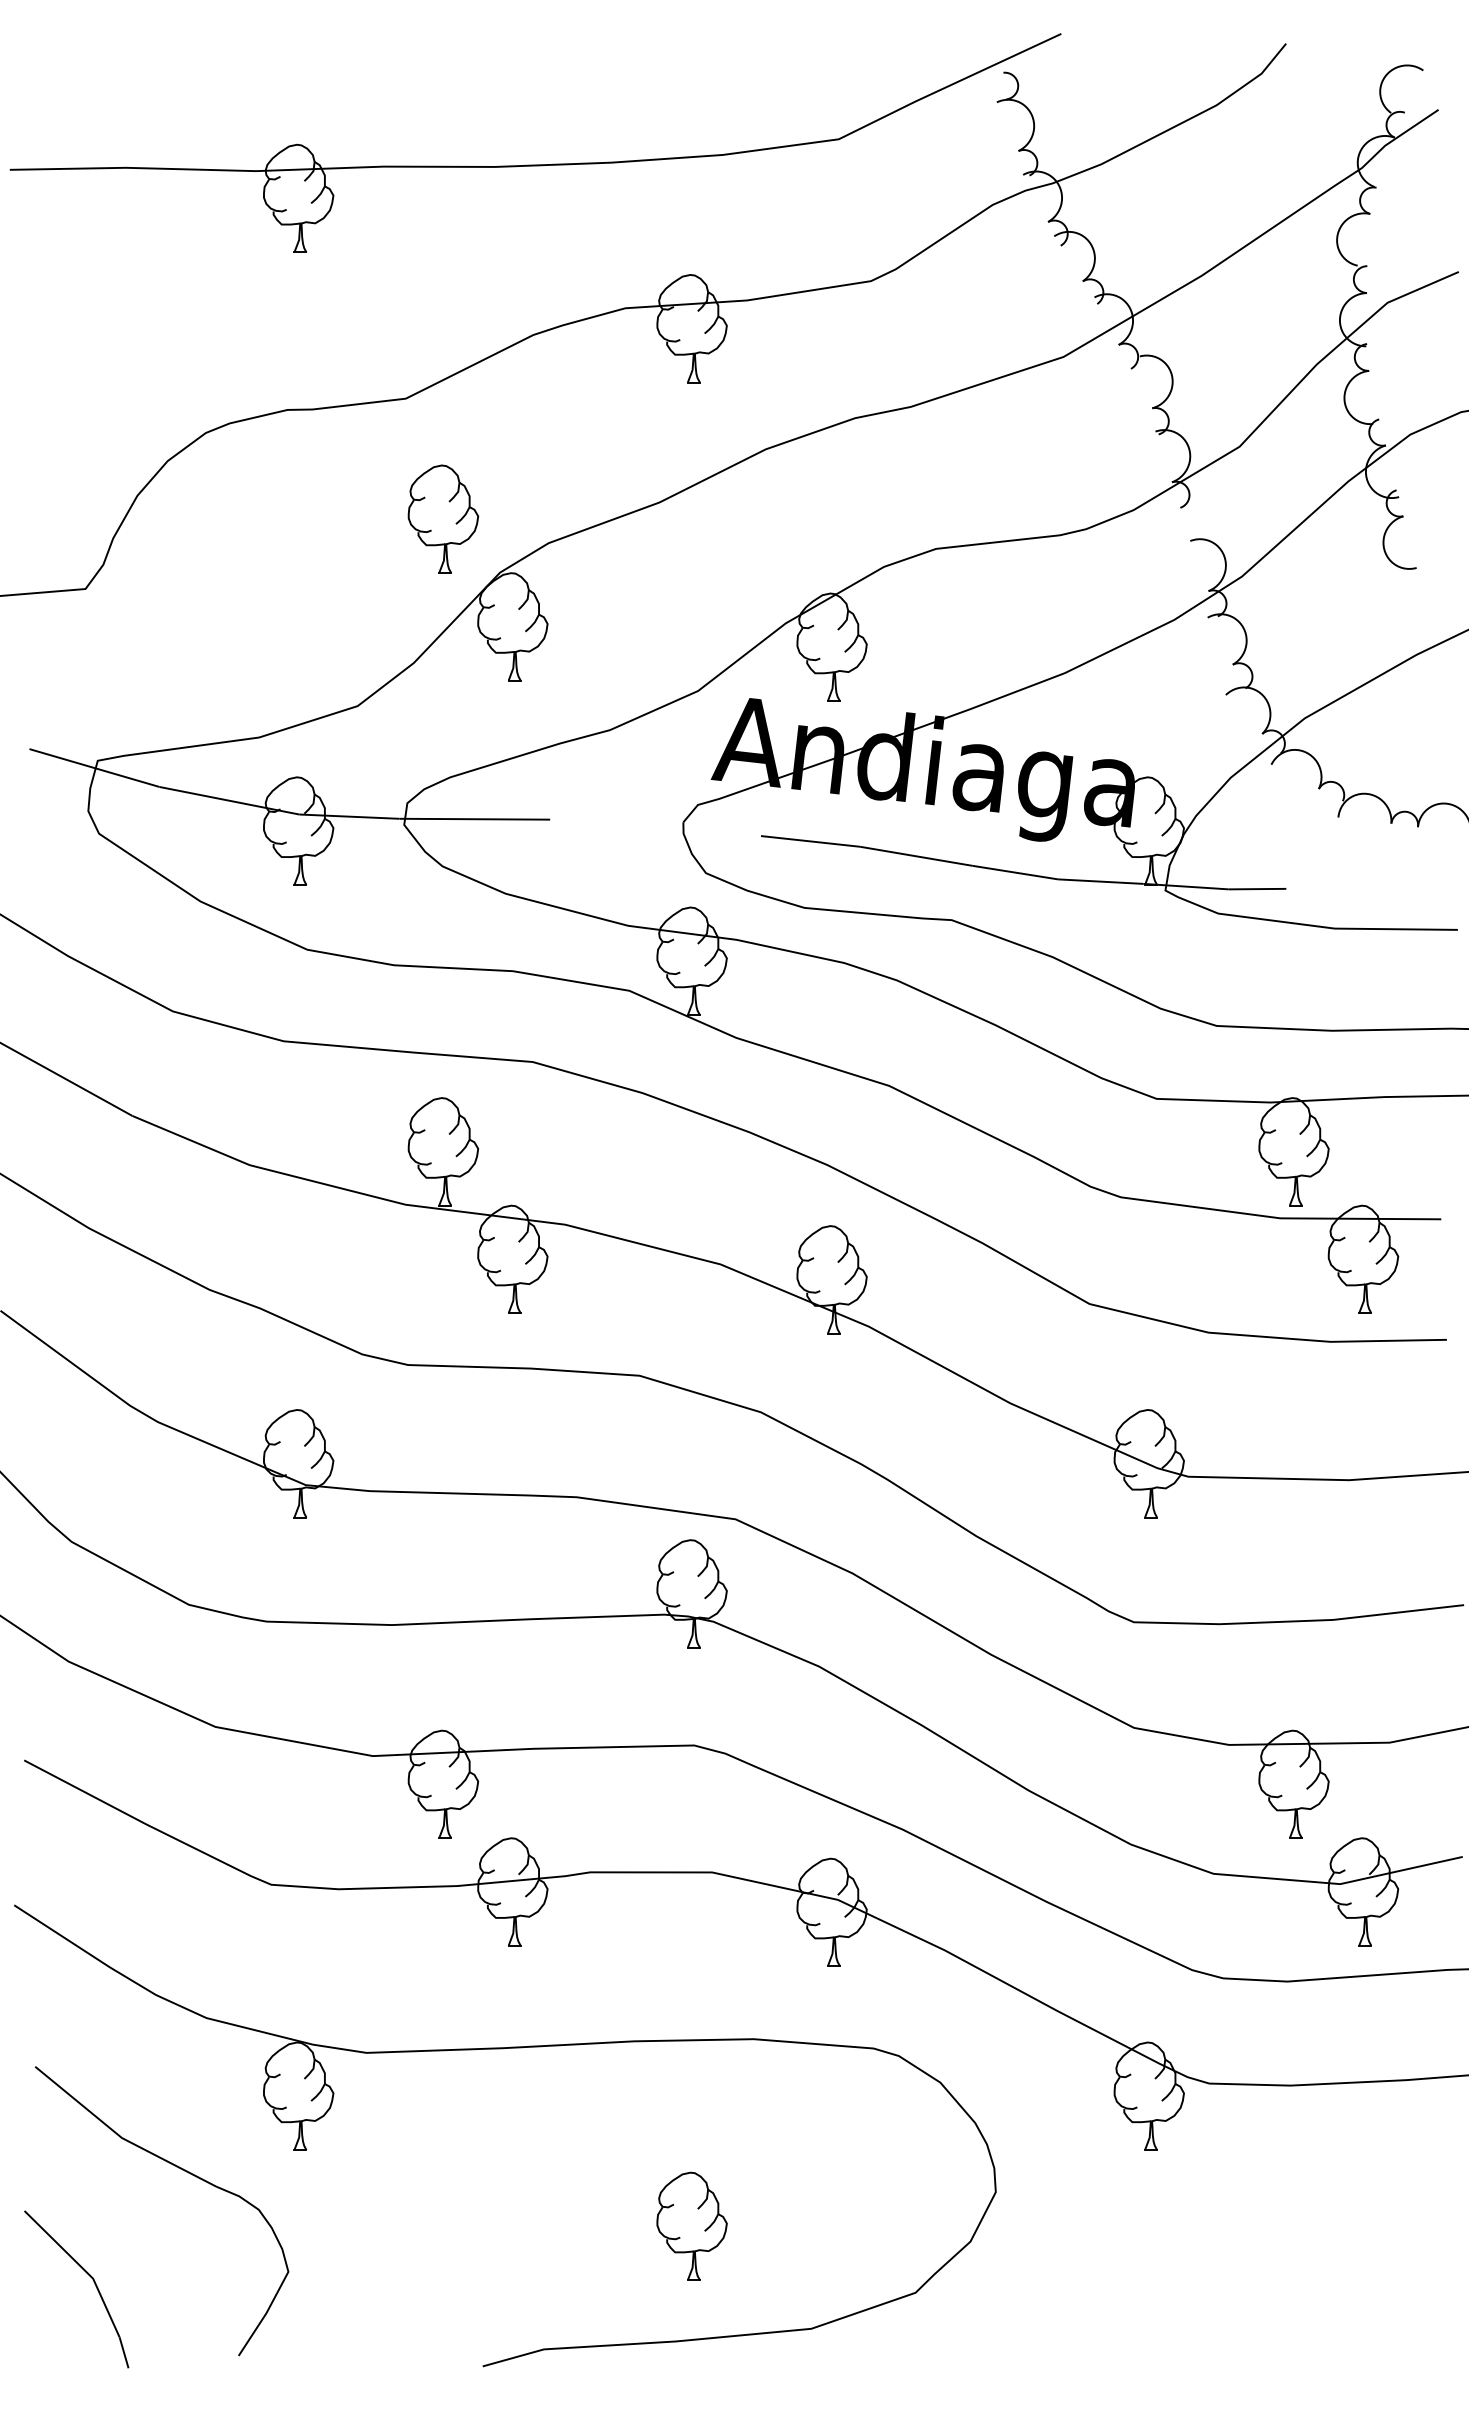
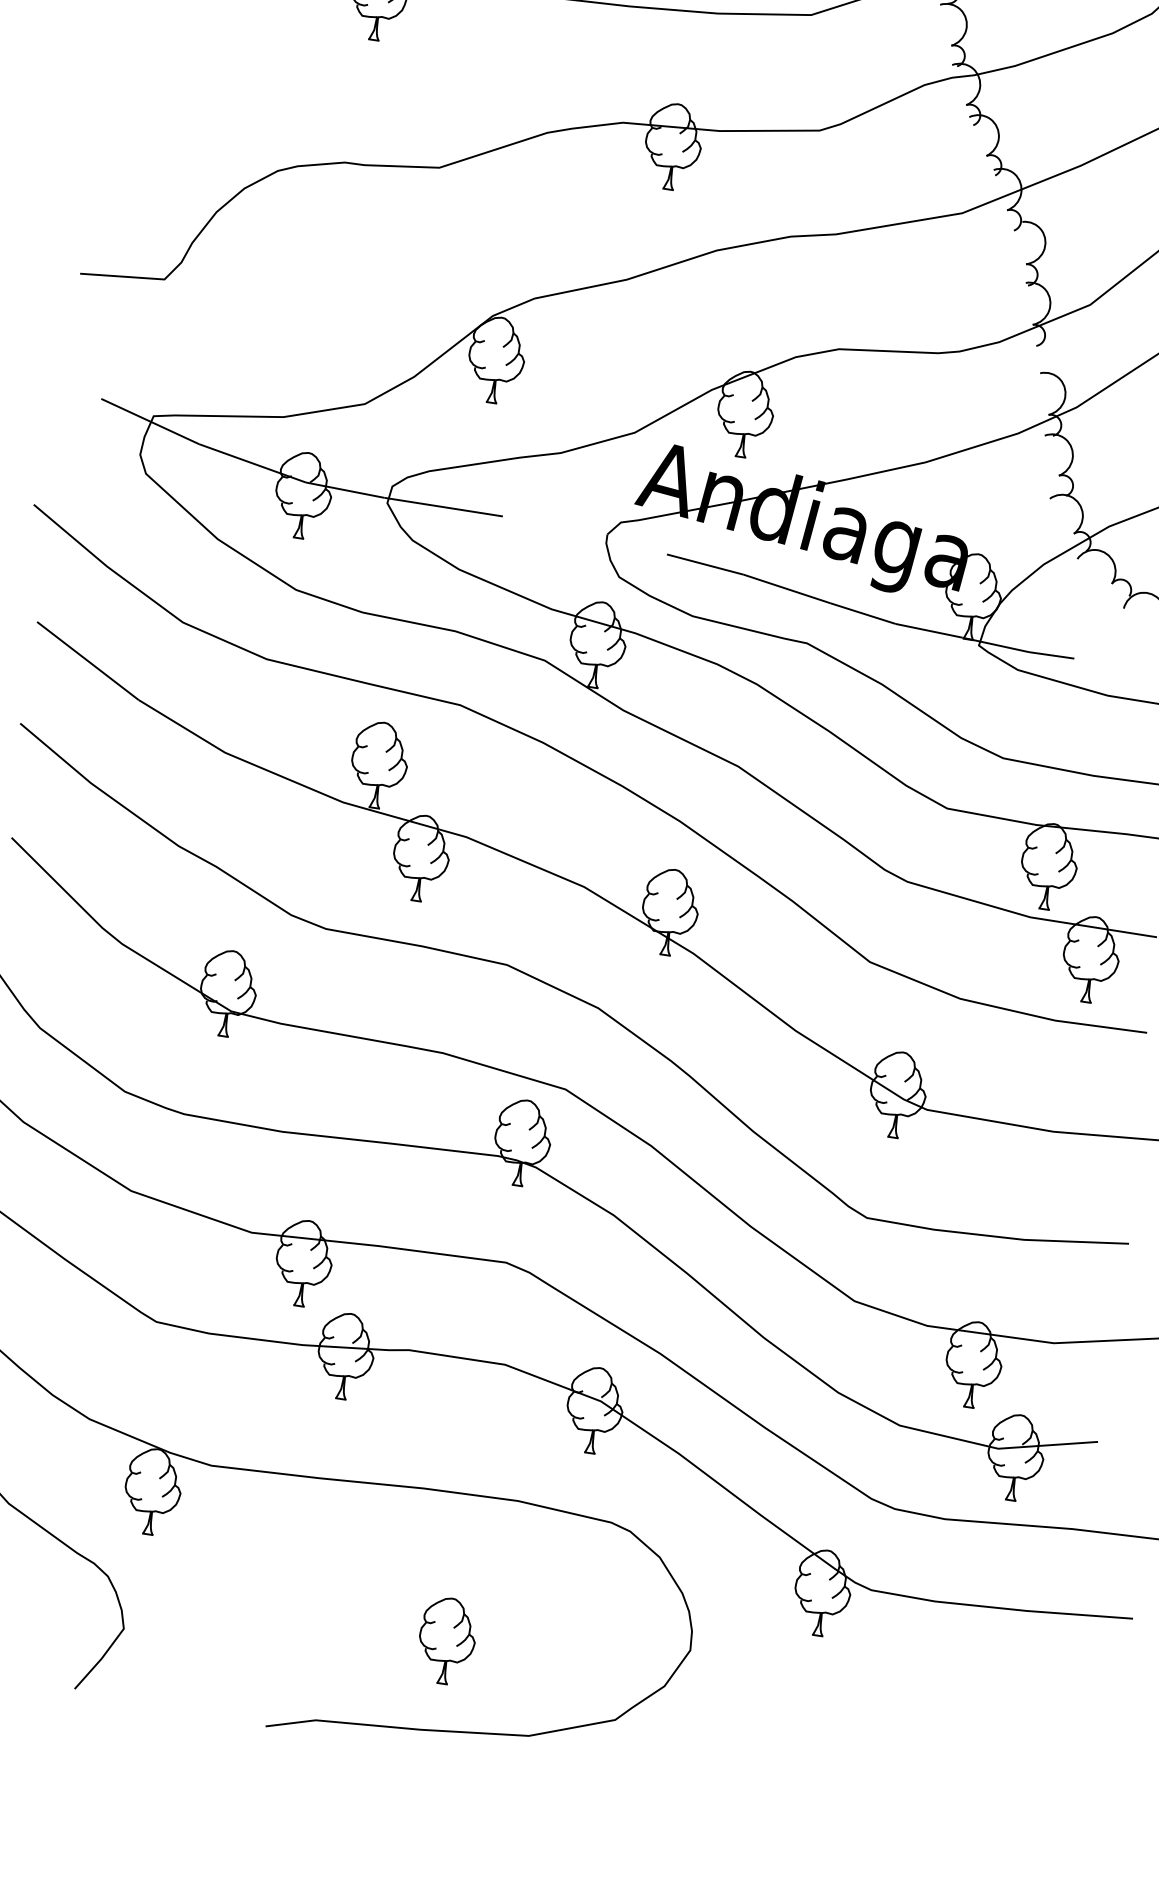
part: (443, 518) -> (454, 266), removed

